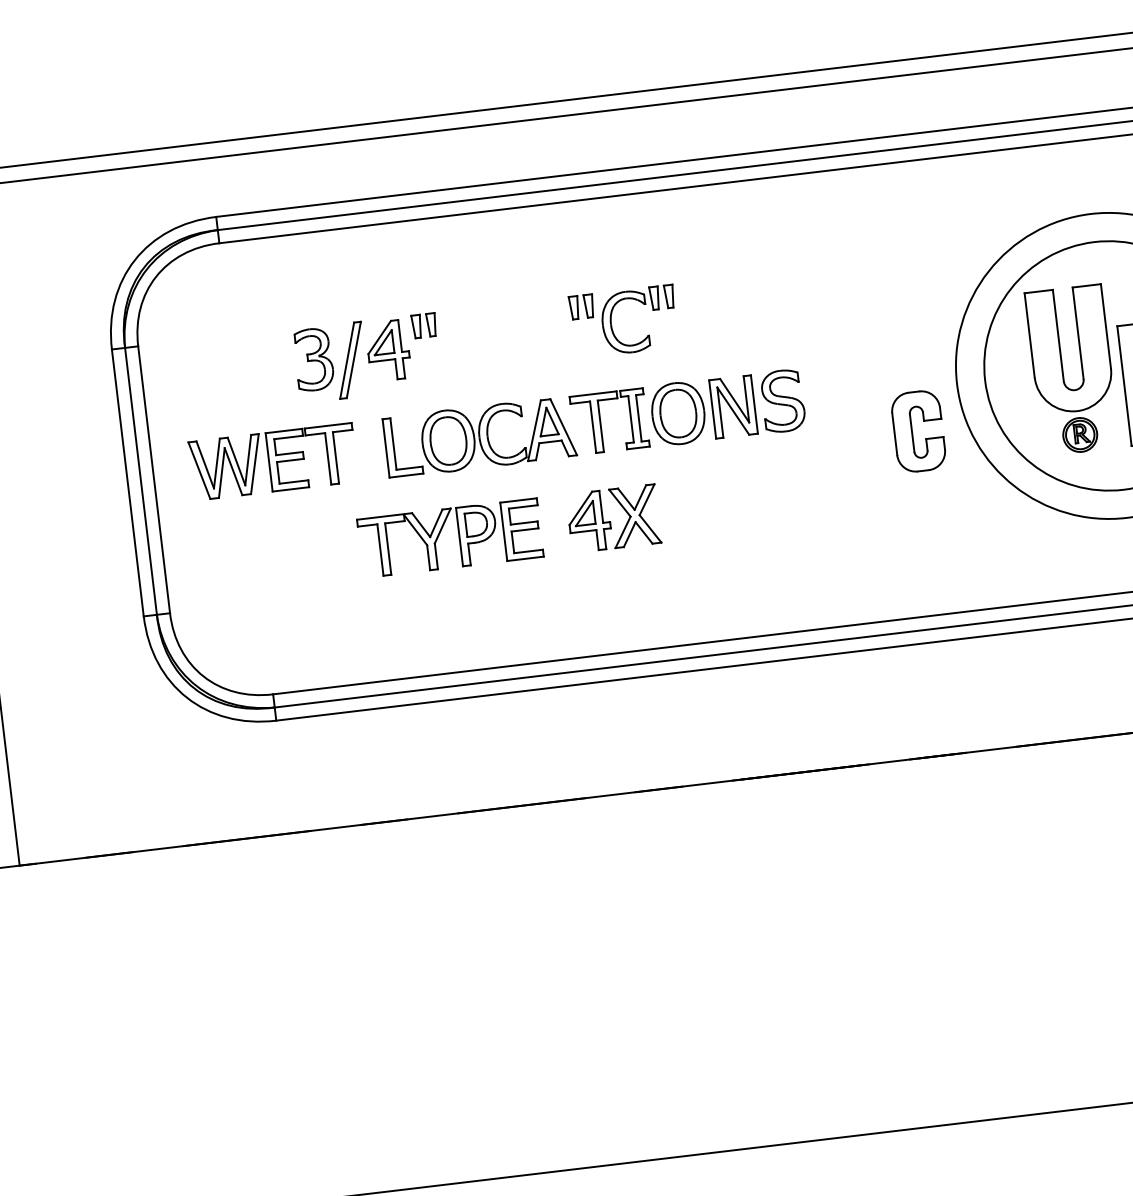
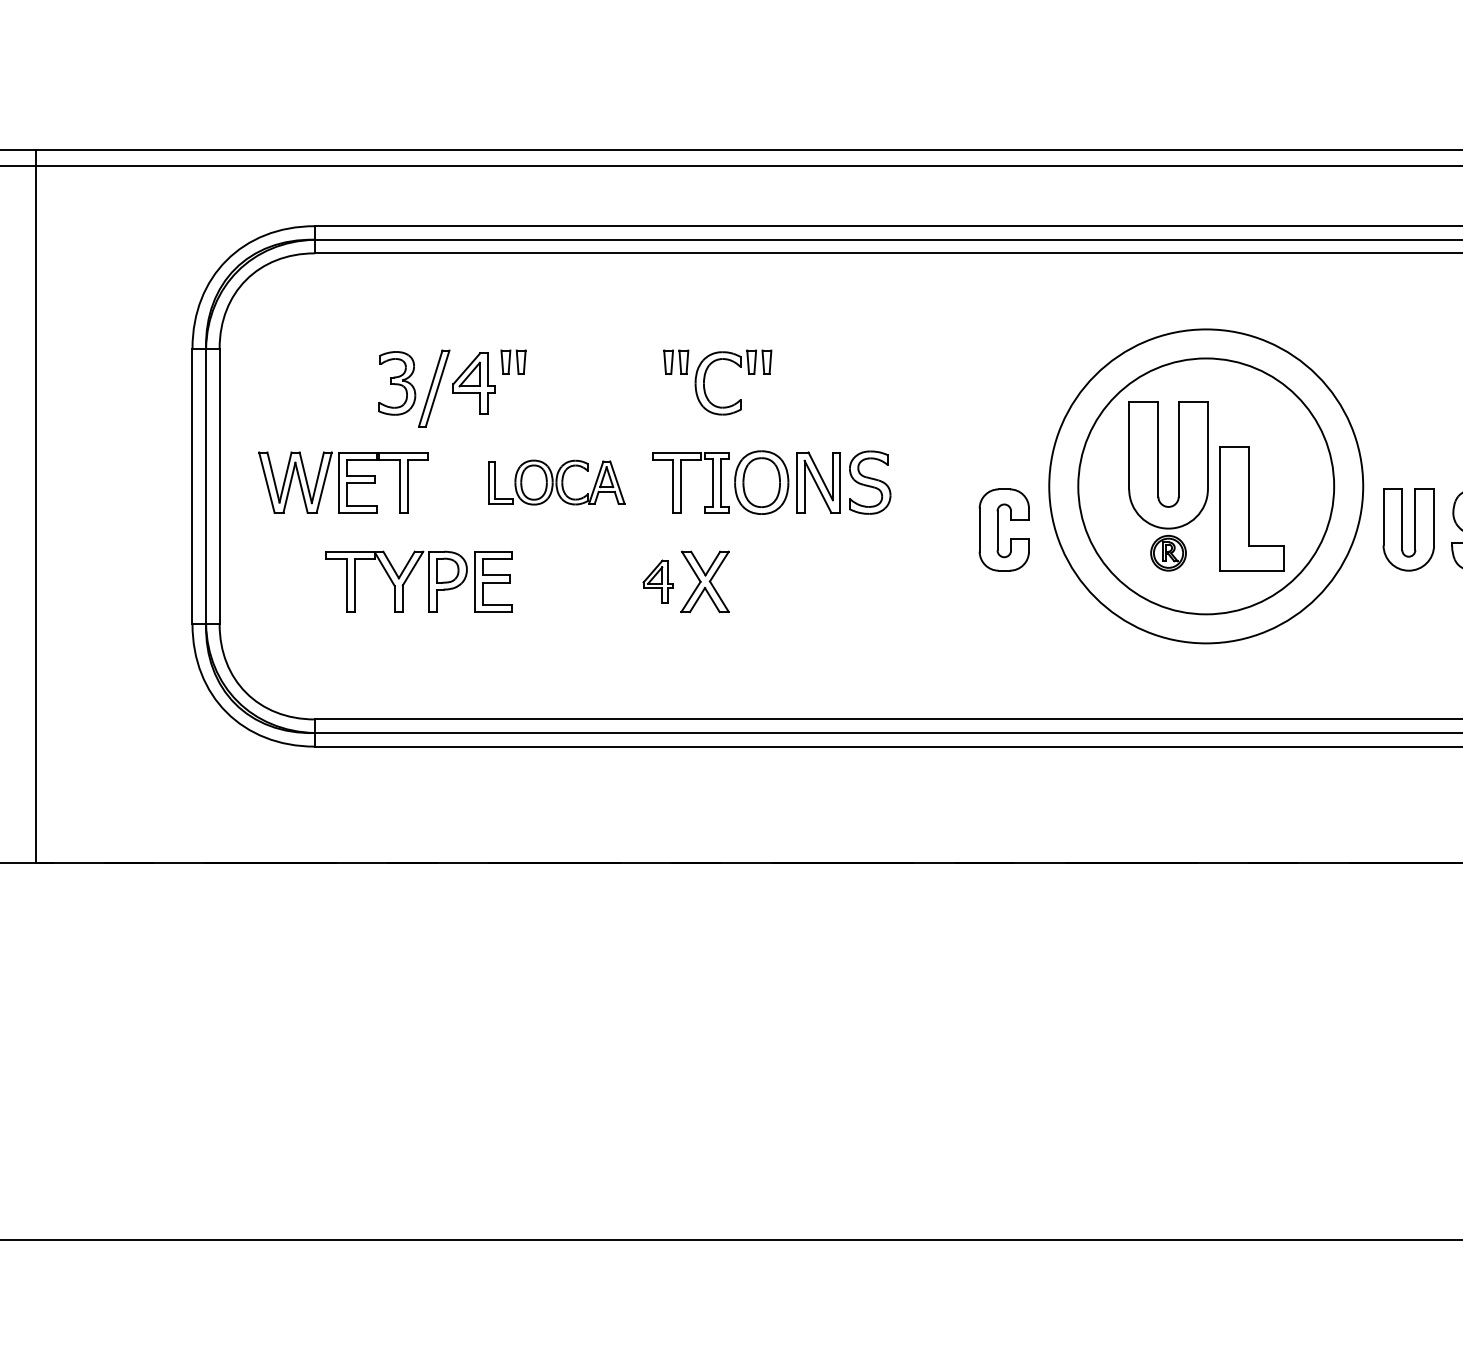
part: (479, 437) -> (556, 482), size x0.7
part: (588, 521) -> (657, 581), size x0.7
part: (459, 536) -> (428, 581), moved

